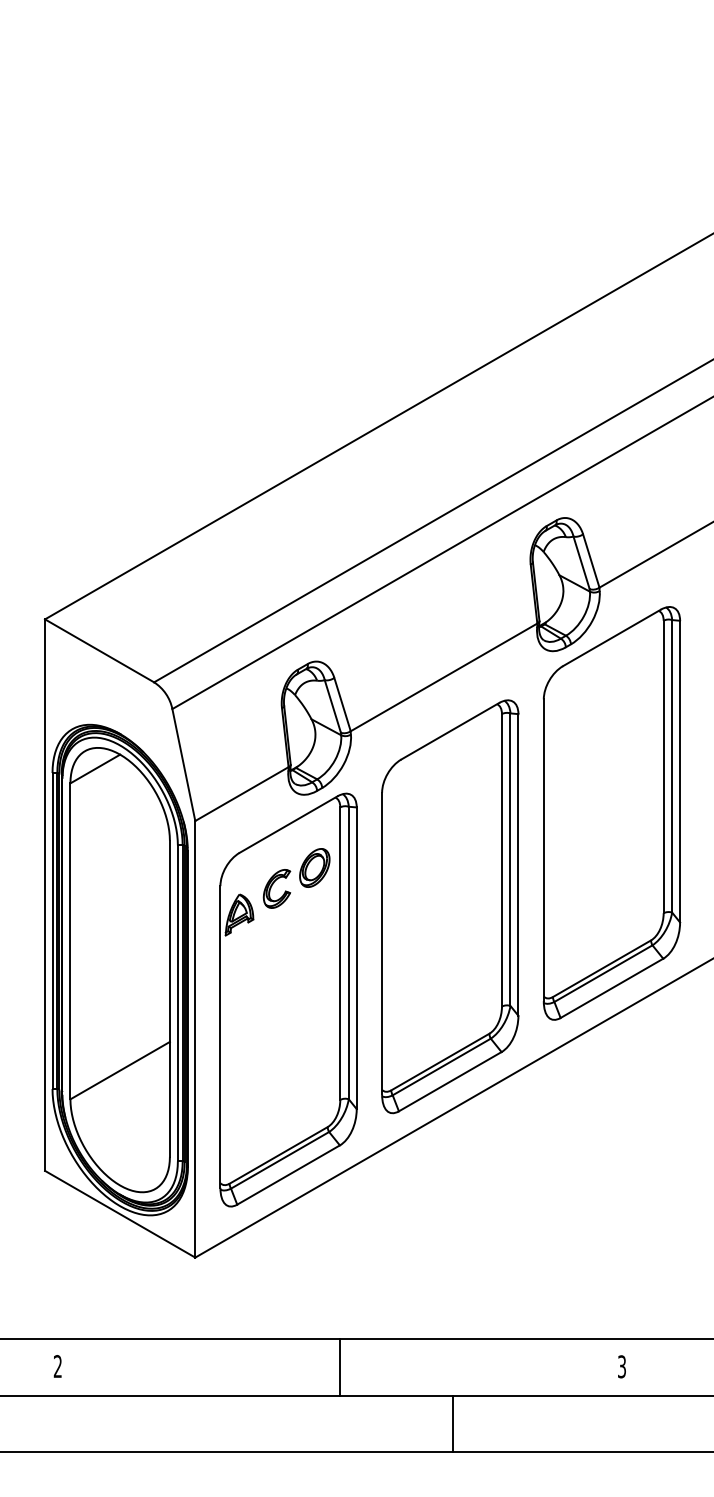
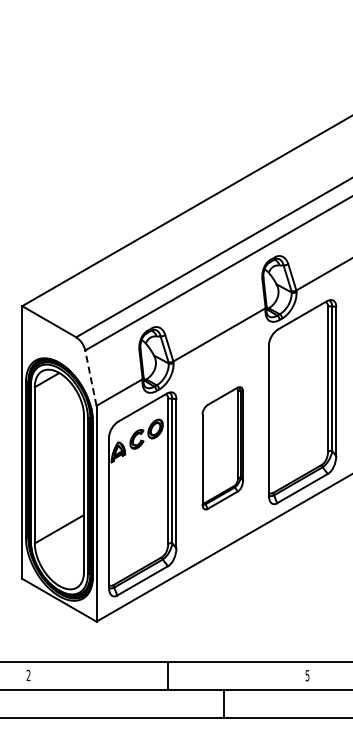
line: (183, 763) -> (90, 377), solid -> dashed
part: (450, 907) -> (222, 448), size x0.6
text: (621, 1364) -> (307, 674), 3 -> 5

